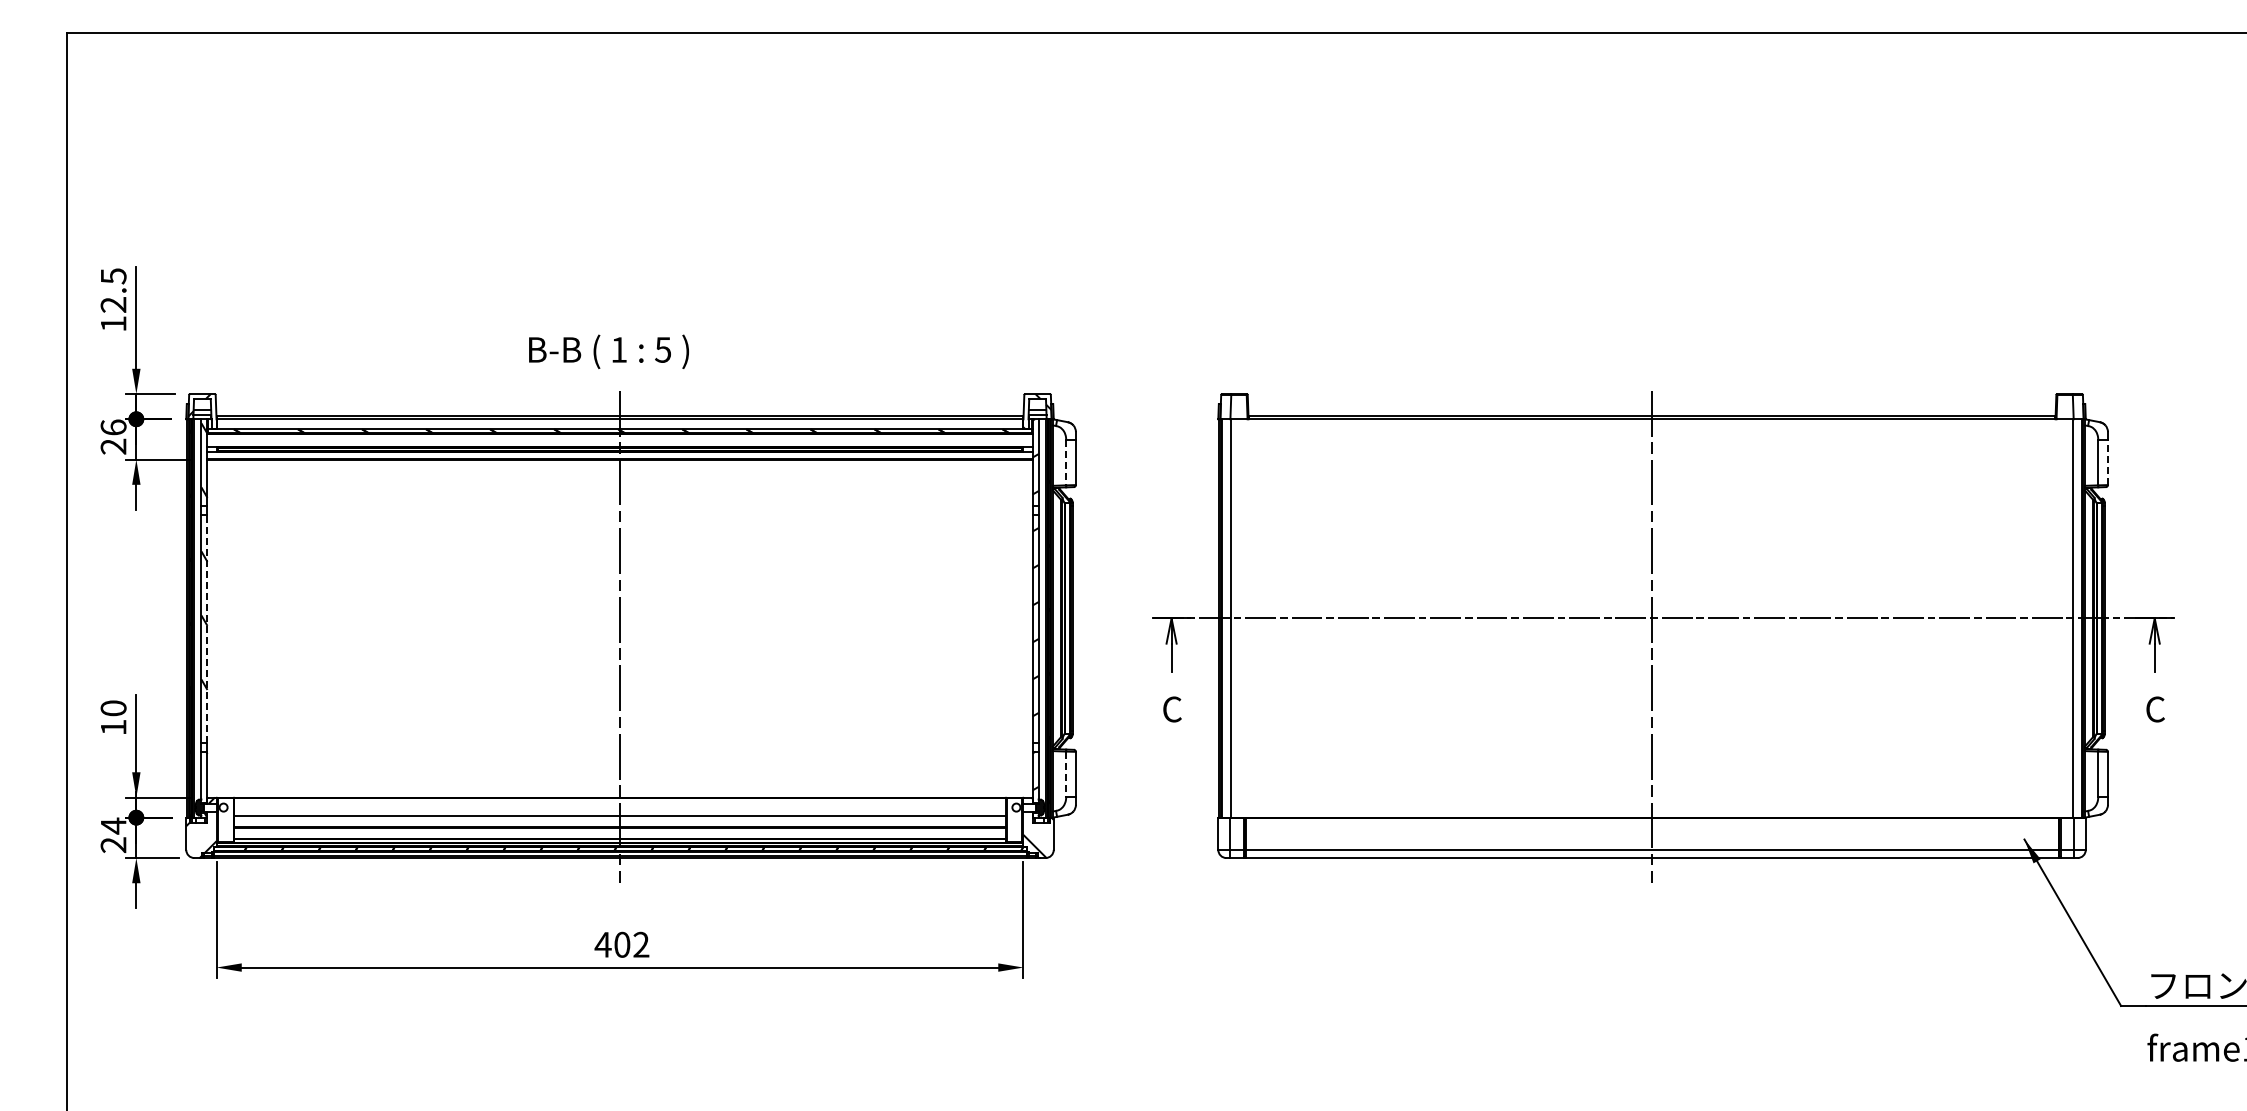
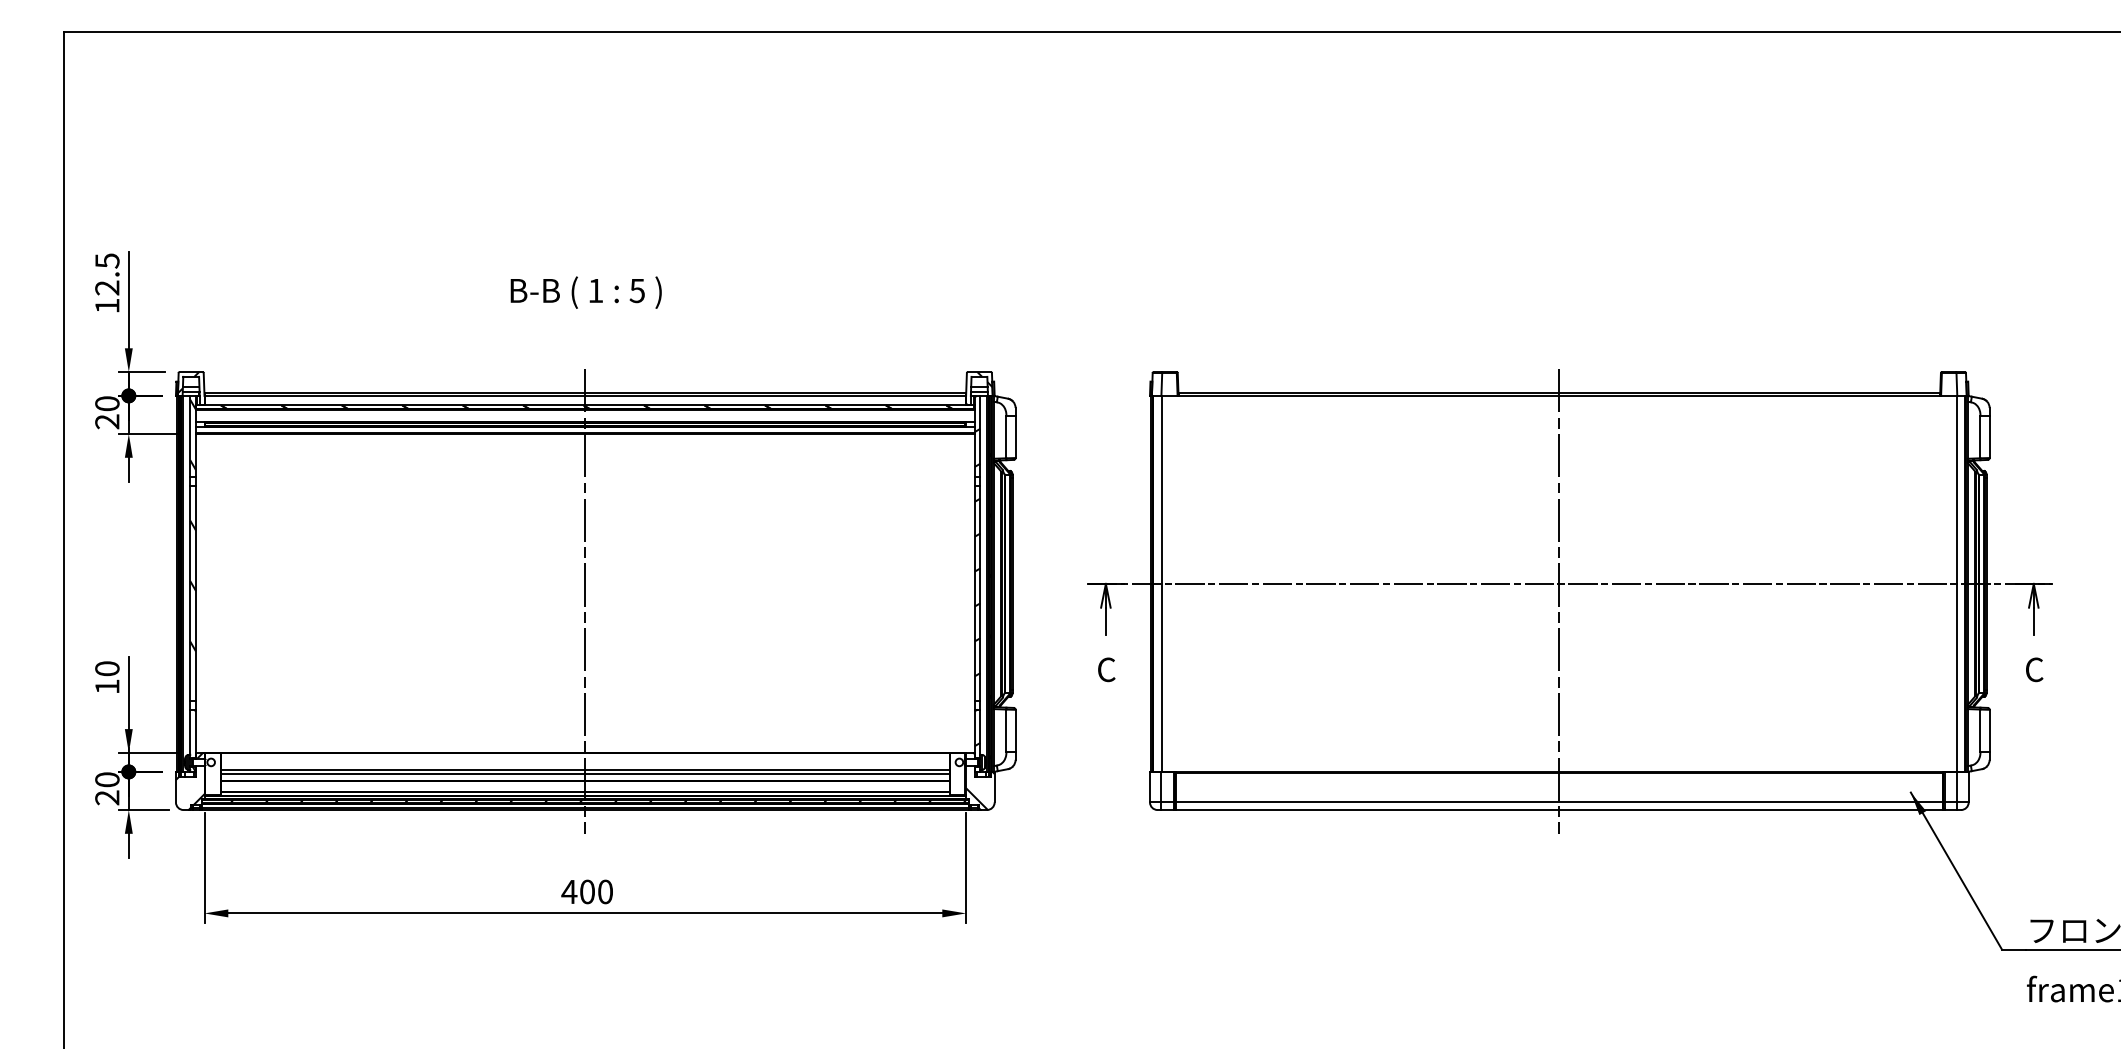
text: (608, 351) -> (585, 292), moved
text: (113, 427) -> (107, 403), 26 -> 20
line: (2107, 462) -> (1989, 436), dashed -> solid
line: (1066, 463) -> (1006, 437), dashed -> solid
line: (207, 628) -> (195, 593), dashed -> solid
line: (1066, 774) -> (1006, 731), dashed -> solid
line: (619, 819) -> (584, 773), added
text: (113, 825) -> (107, 779), 24 -> 20
text: (641, 944) -> (605, 891), 402 -> 400

